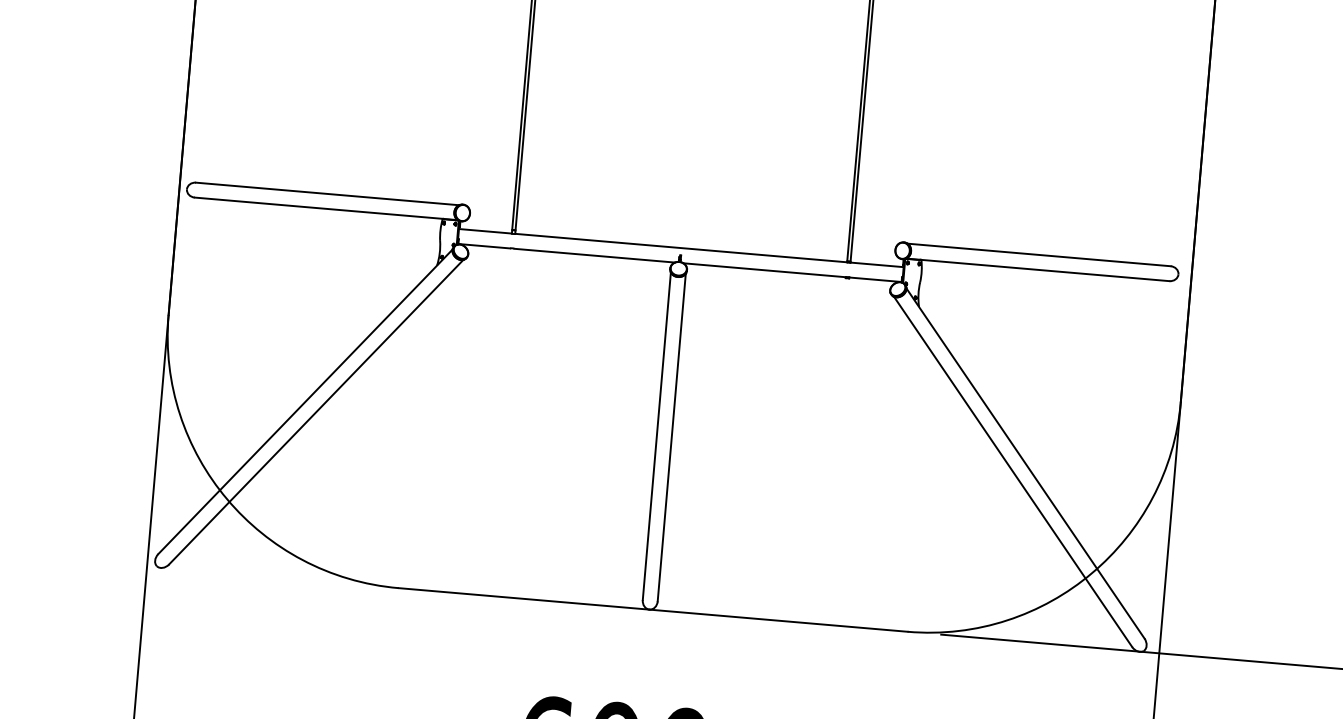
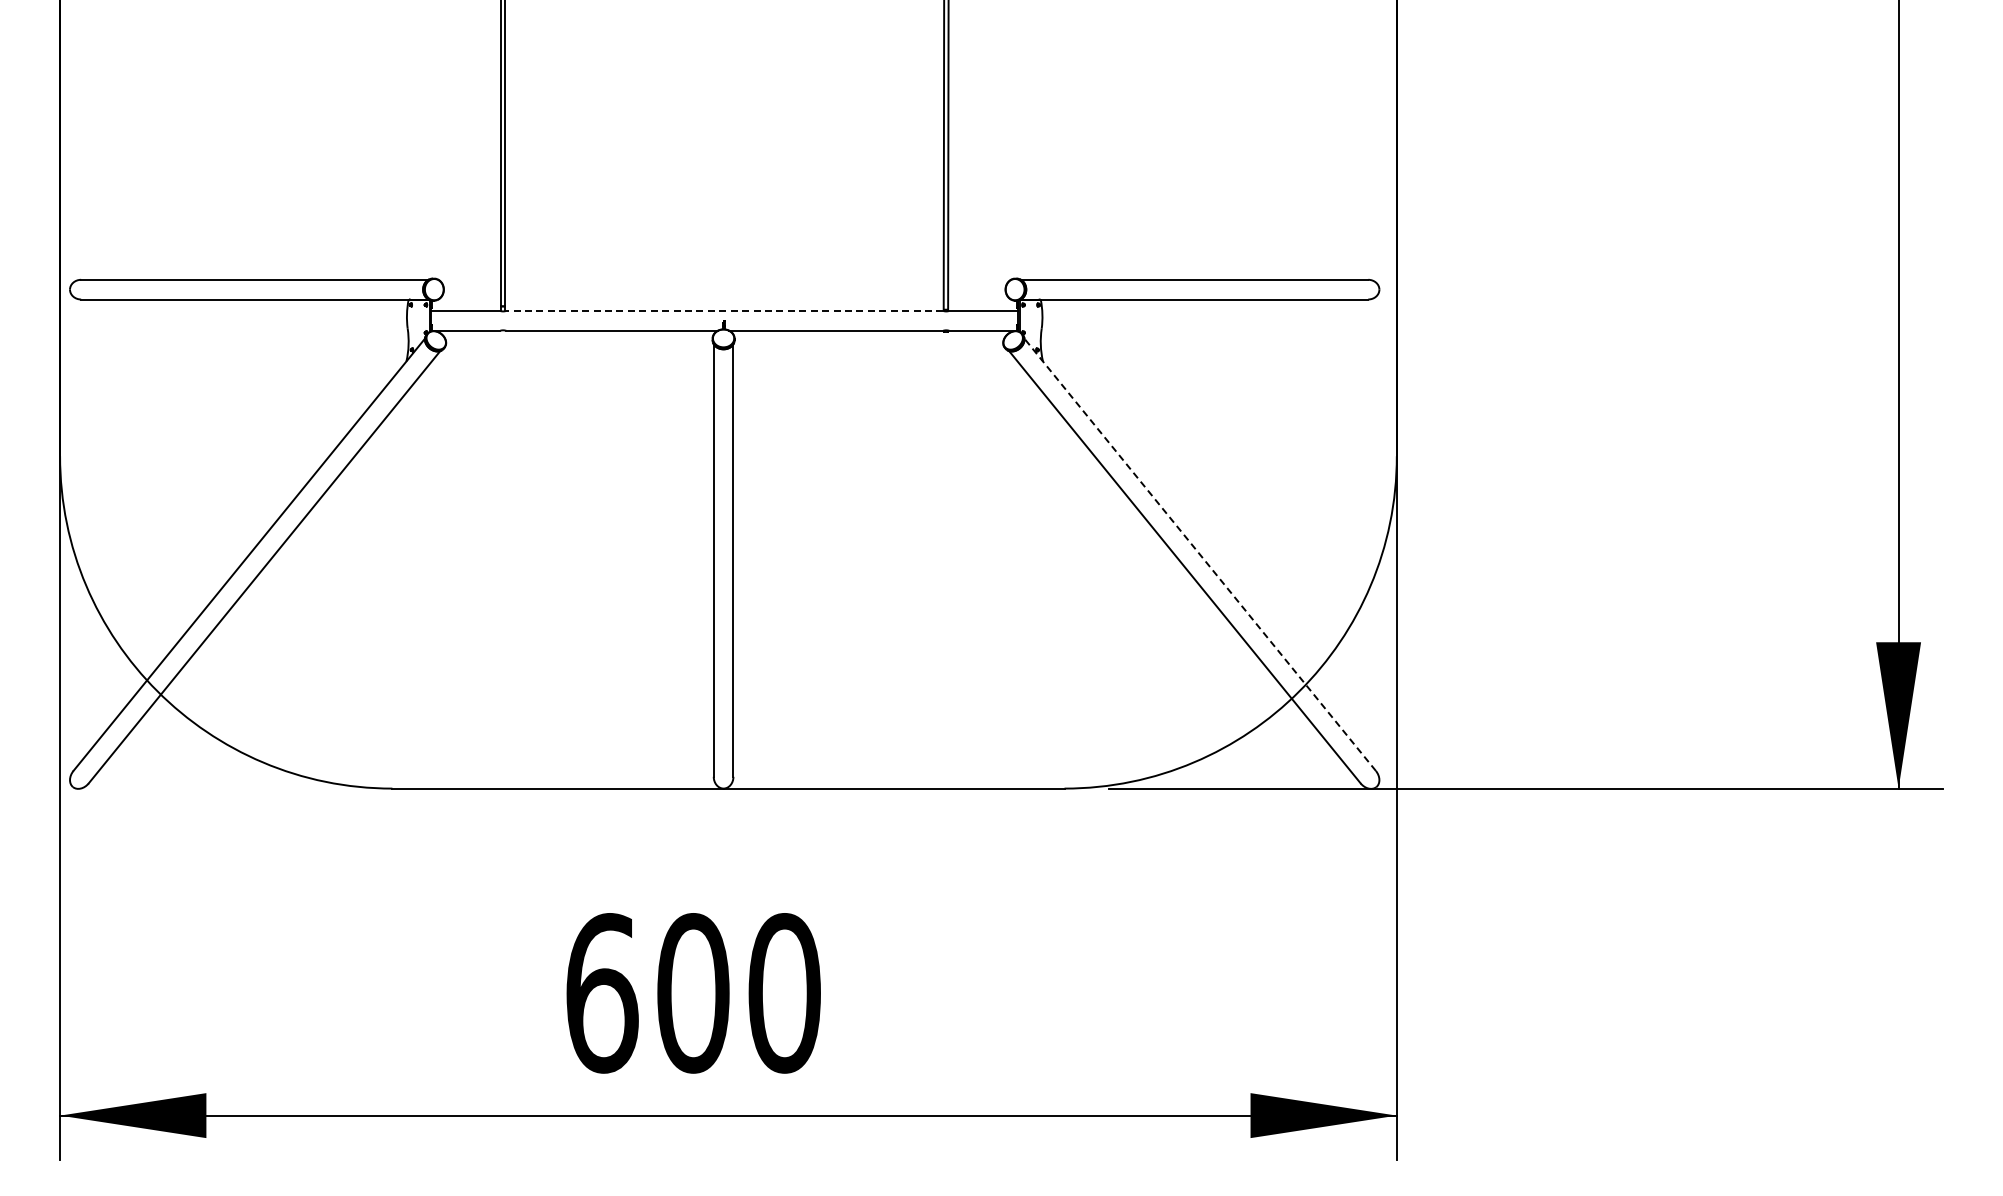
line: (681, 248) -> (724, 311), solid -> dashed
line: (1025, 463) -> (1200, 554), solid -> dashed

